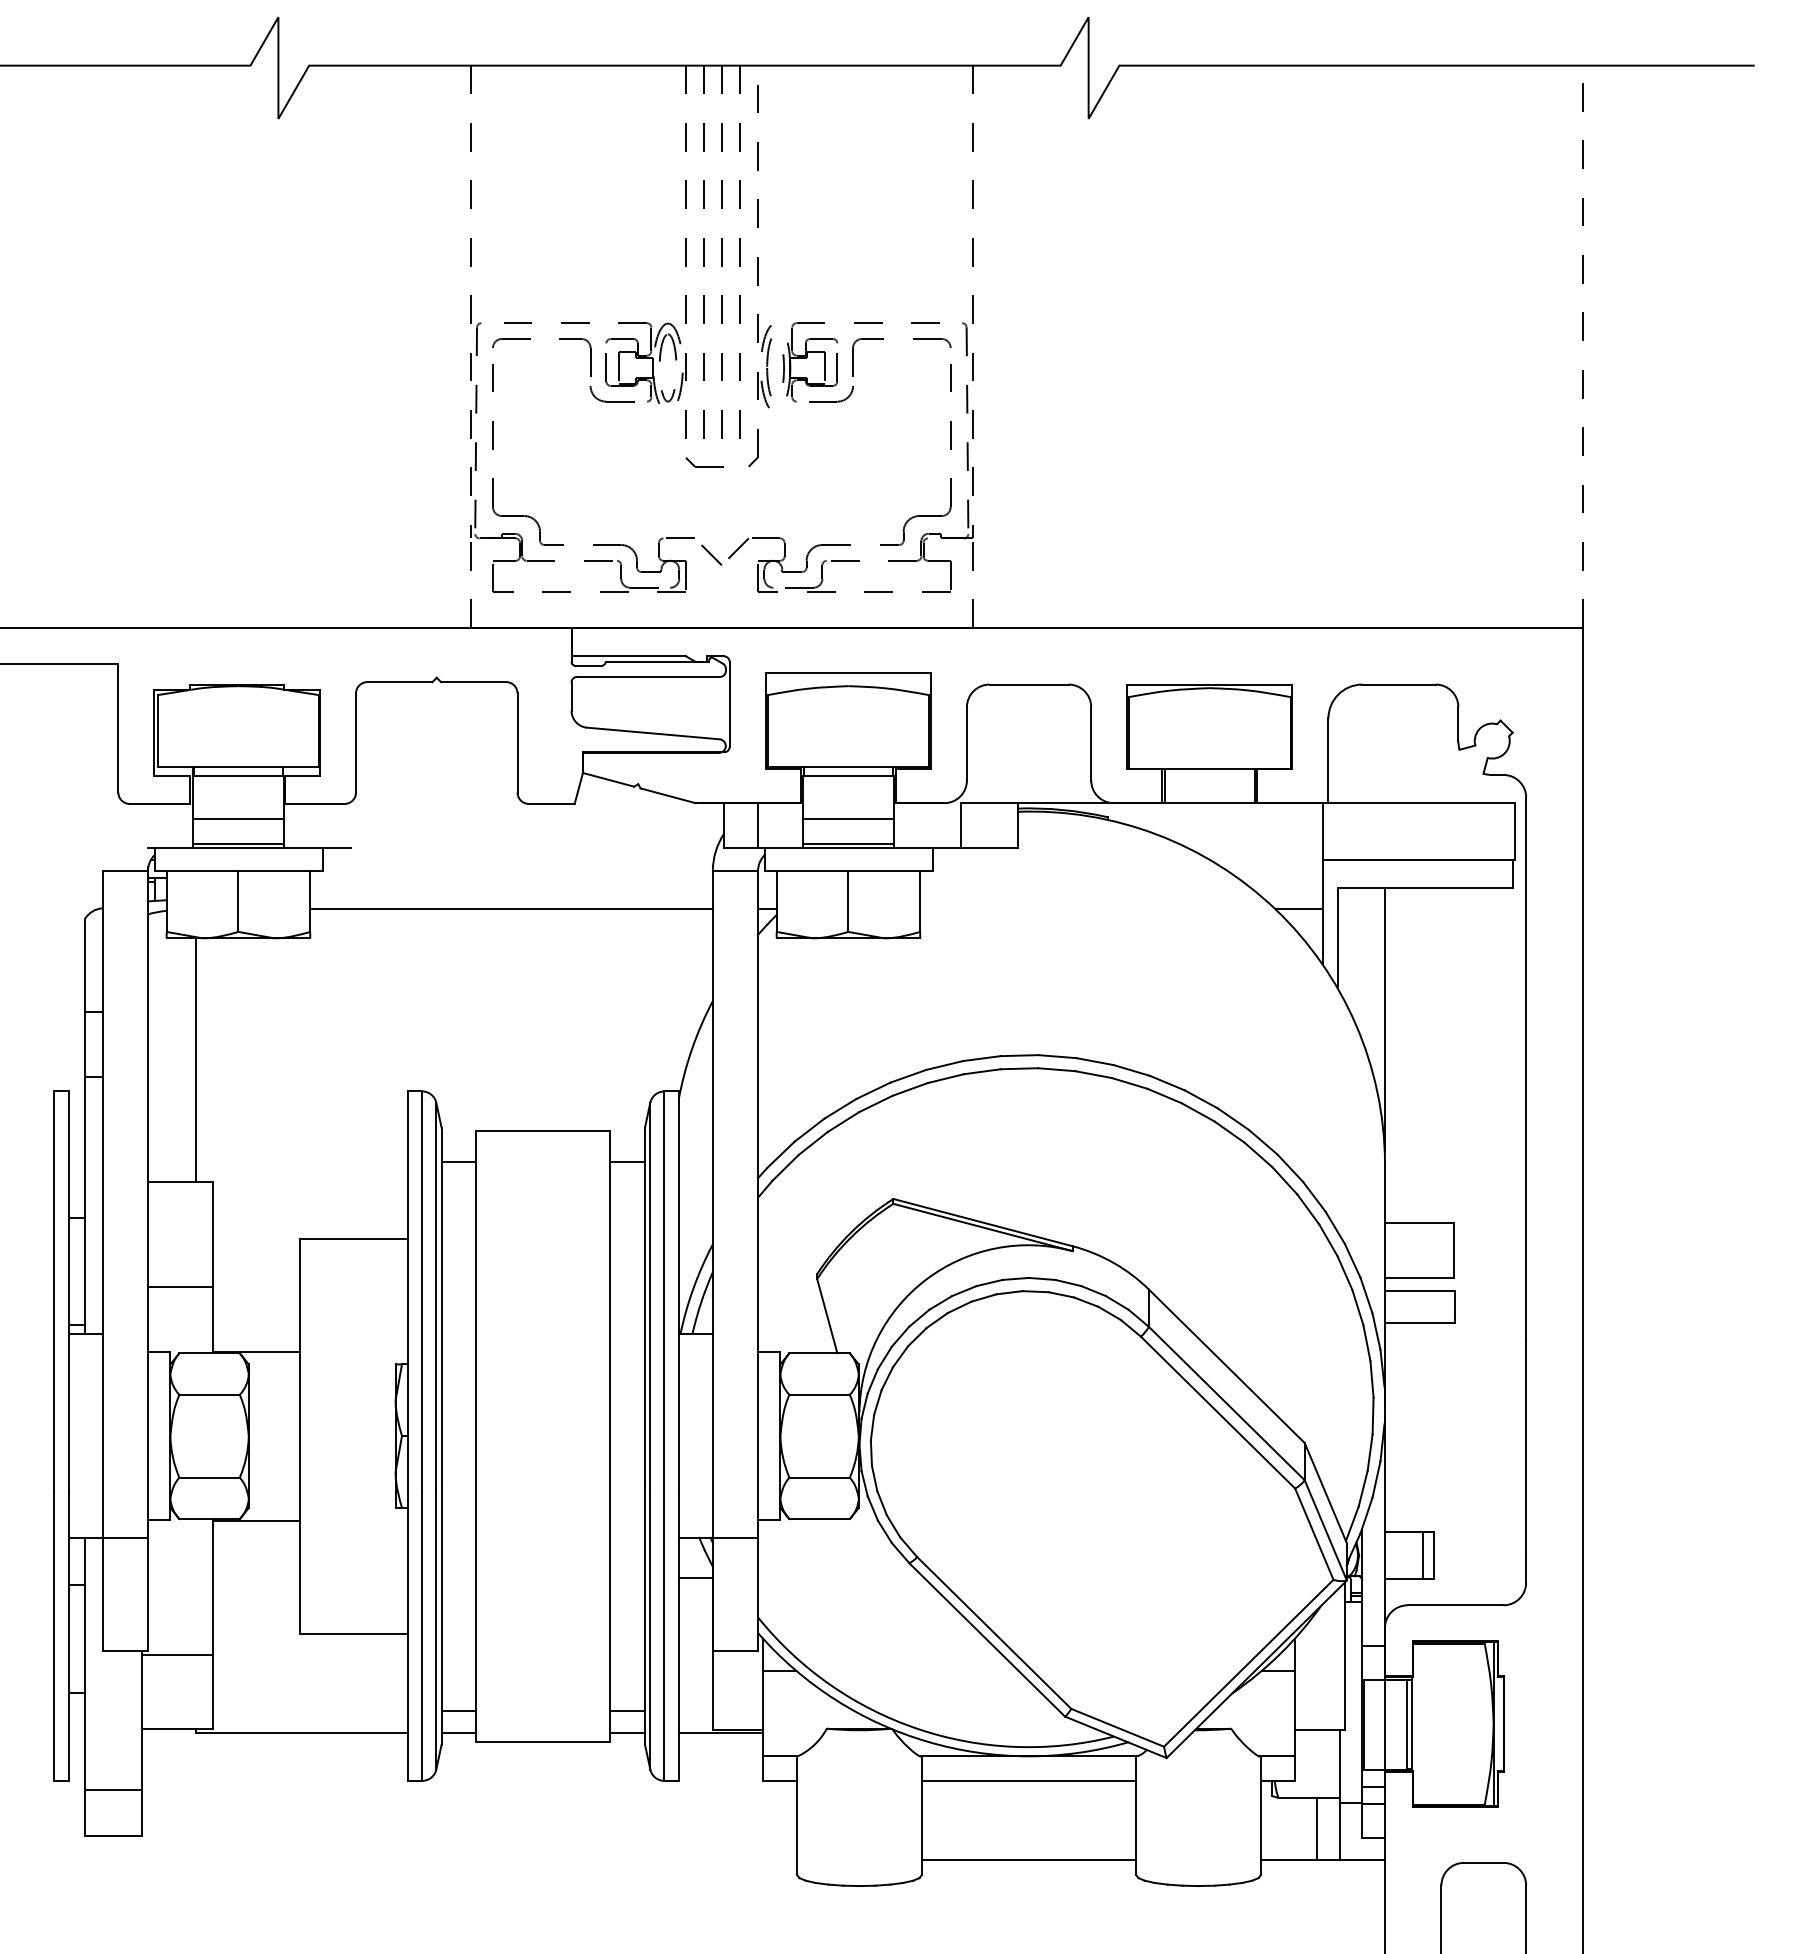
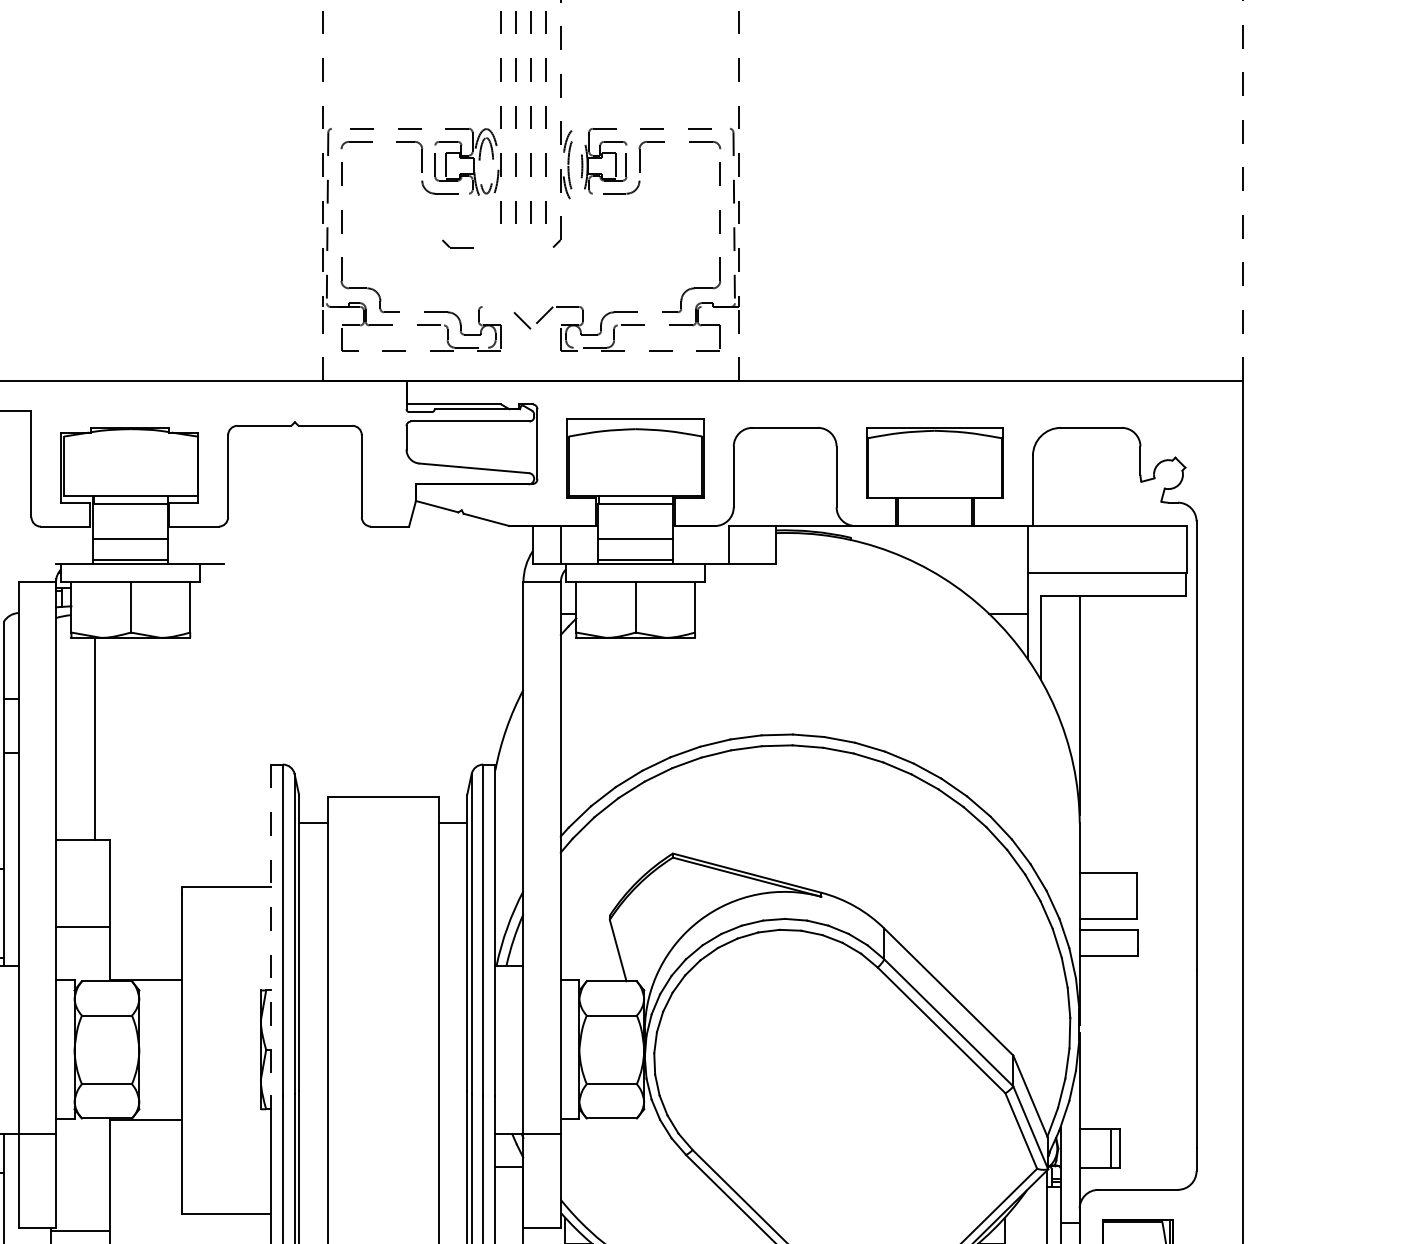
part: (704, 462) -> (457, 244), moved
line: (678, 538) -> (495, 306), removed
line: (511, 909) -> (356, 614), removed
line: (407, 1292) -> (270, 930), solid -> dashed

